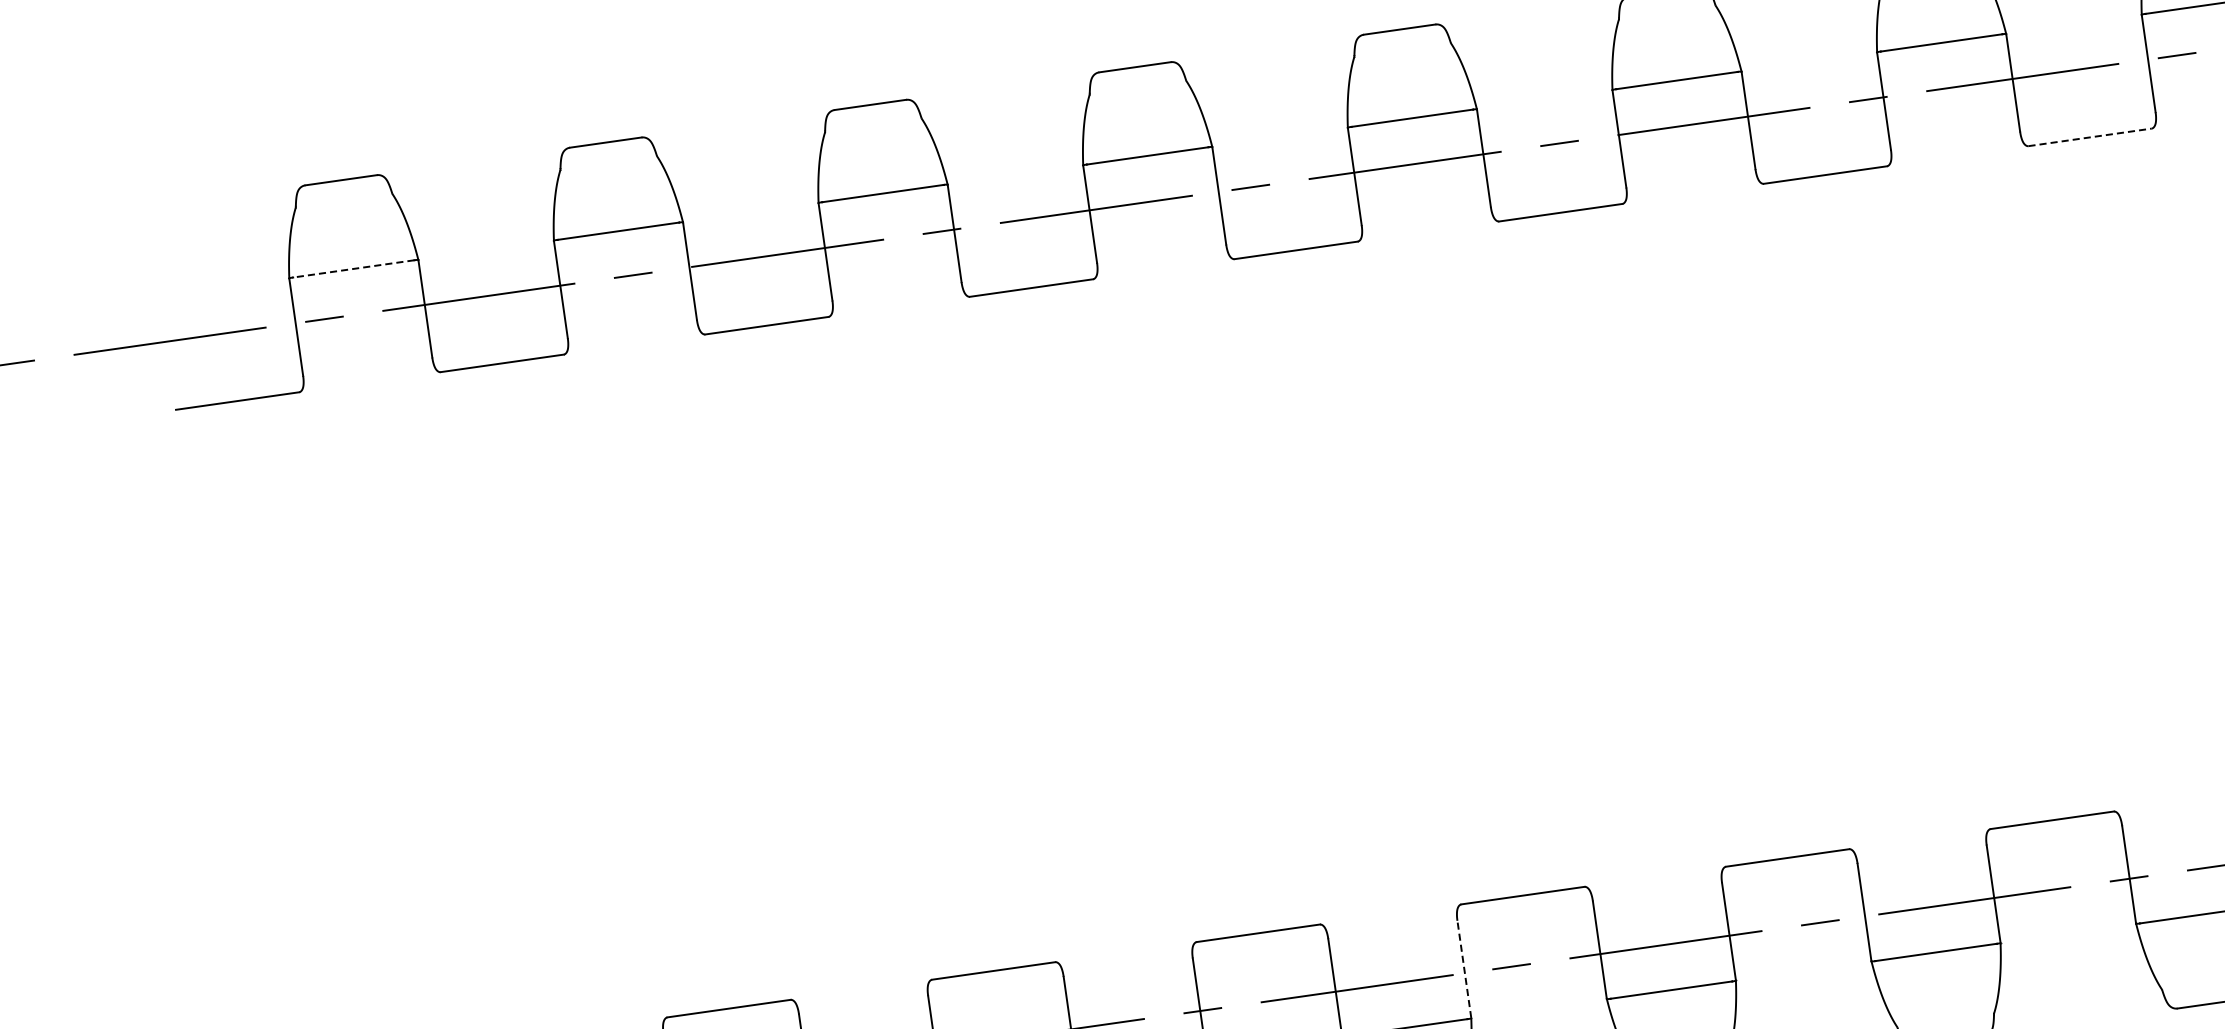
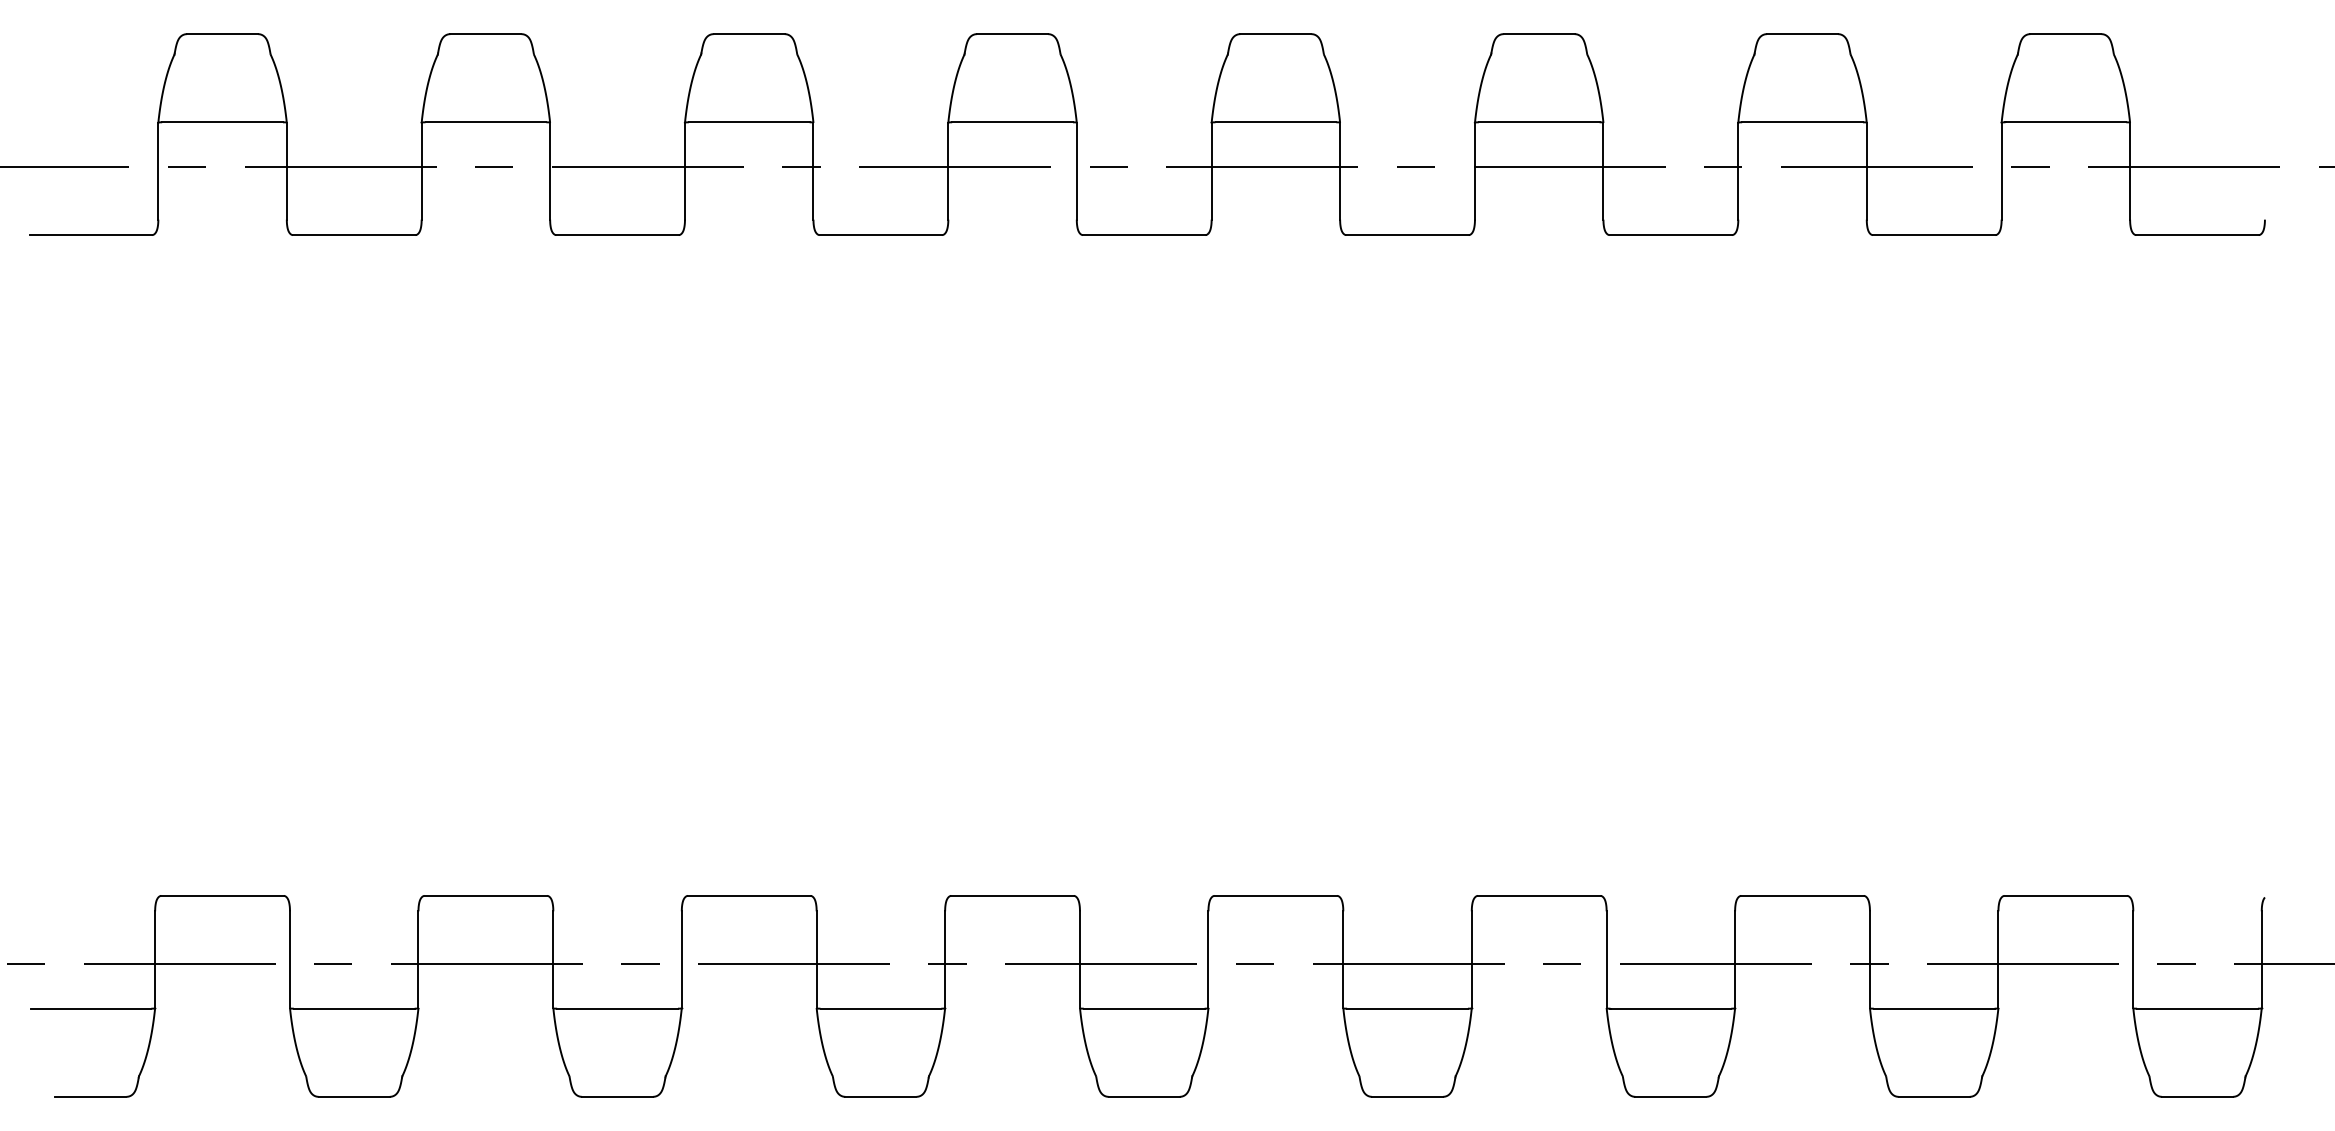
line: (2090, 137) -> (1934, 235), dashed -> solid
line: (353, 269) -> (222, 122), dashed -> solid
line: (1464, 969) -> (1208, 959), dashed -> solid

